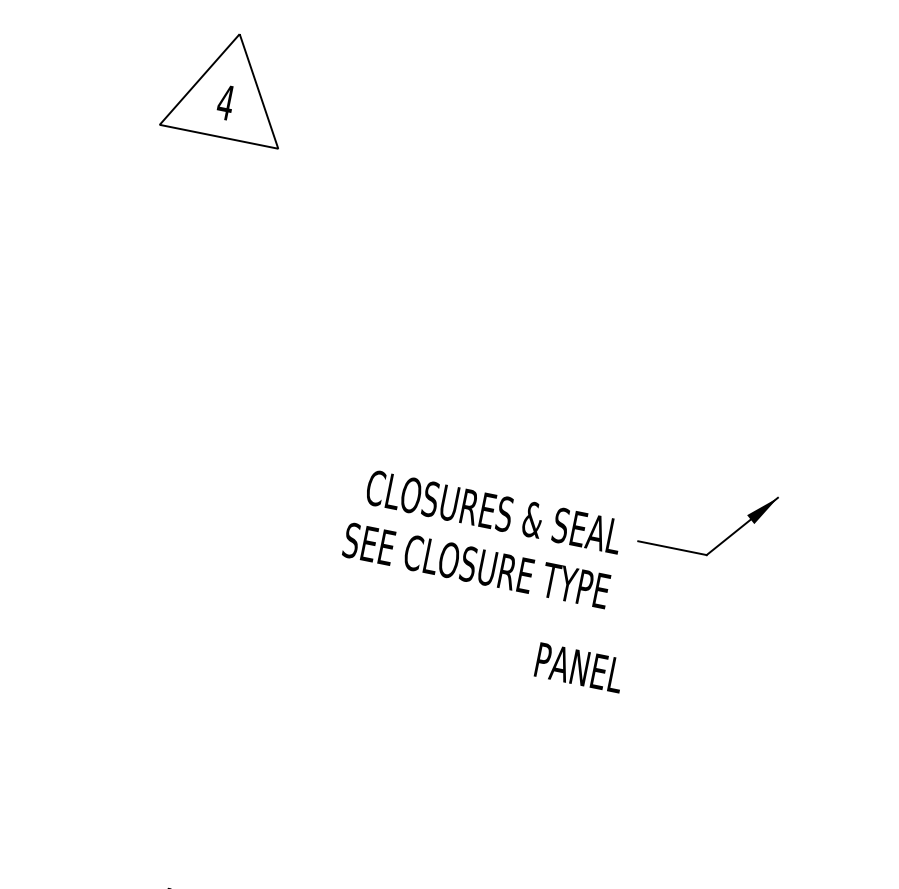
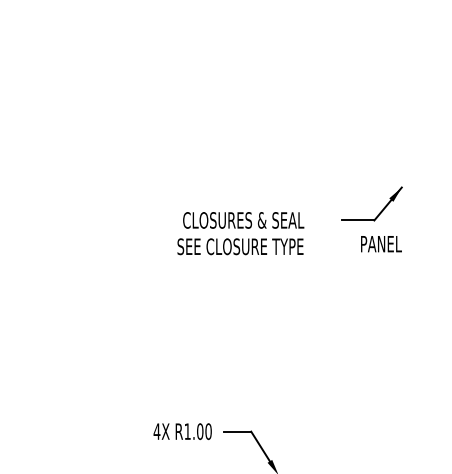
part: (229, 87) -> (111, 49), removed
text: (482, 538) -> (240, 233), moved
text: (579, 668) -> (381, 244), moved

